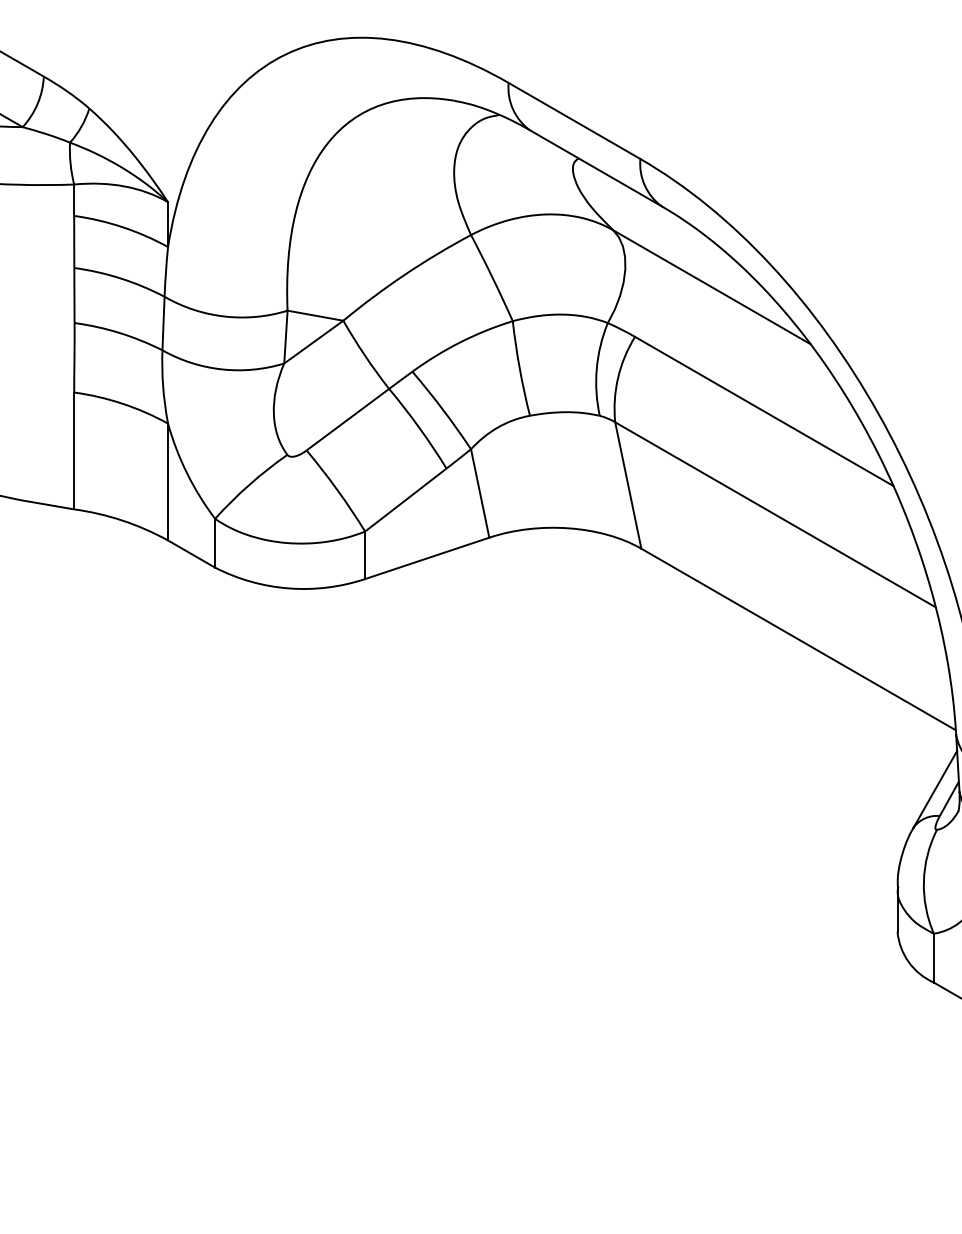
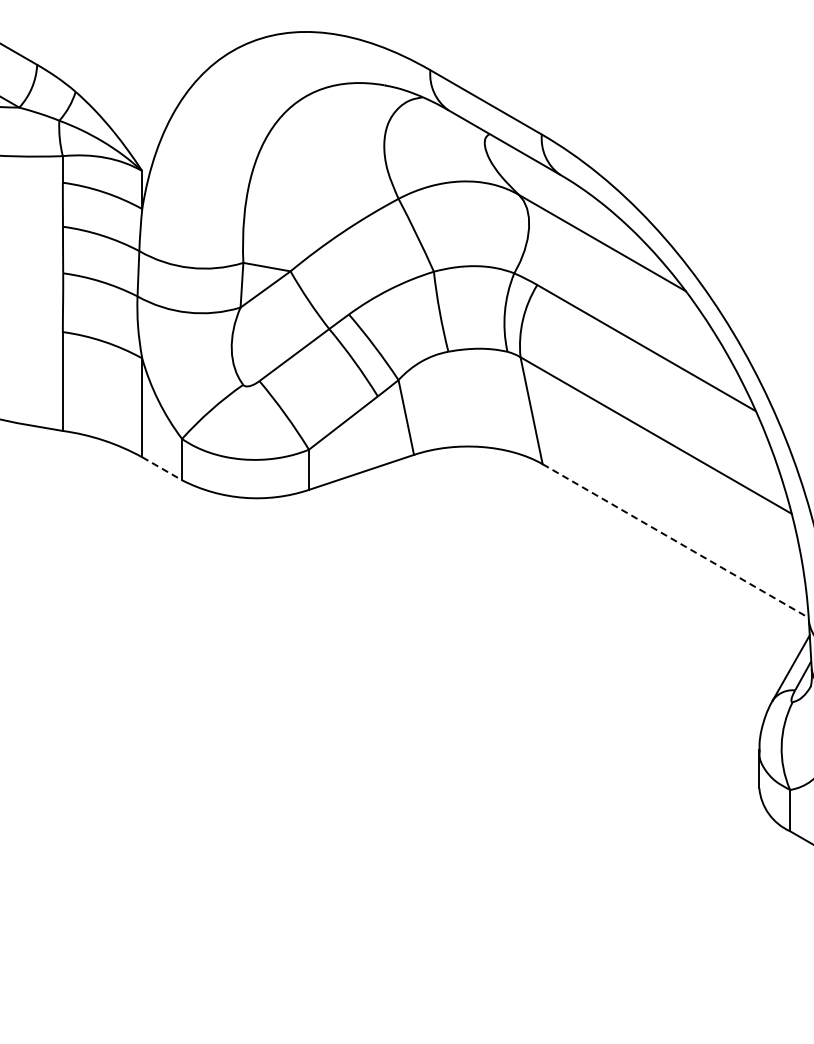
line: (191, 554) -> (162, 469), solid -> dashed
line: (798, 640) -> (675, 541), solid -> dashed

